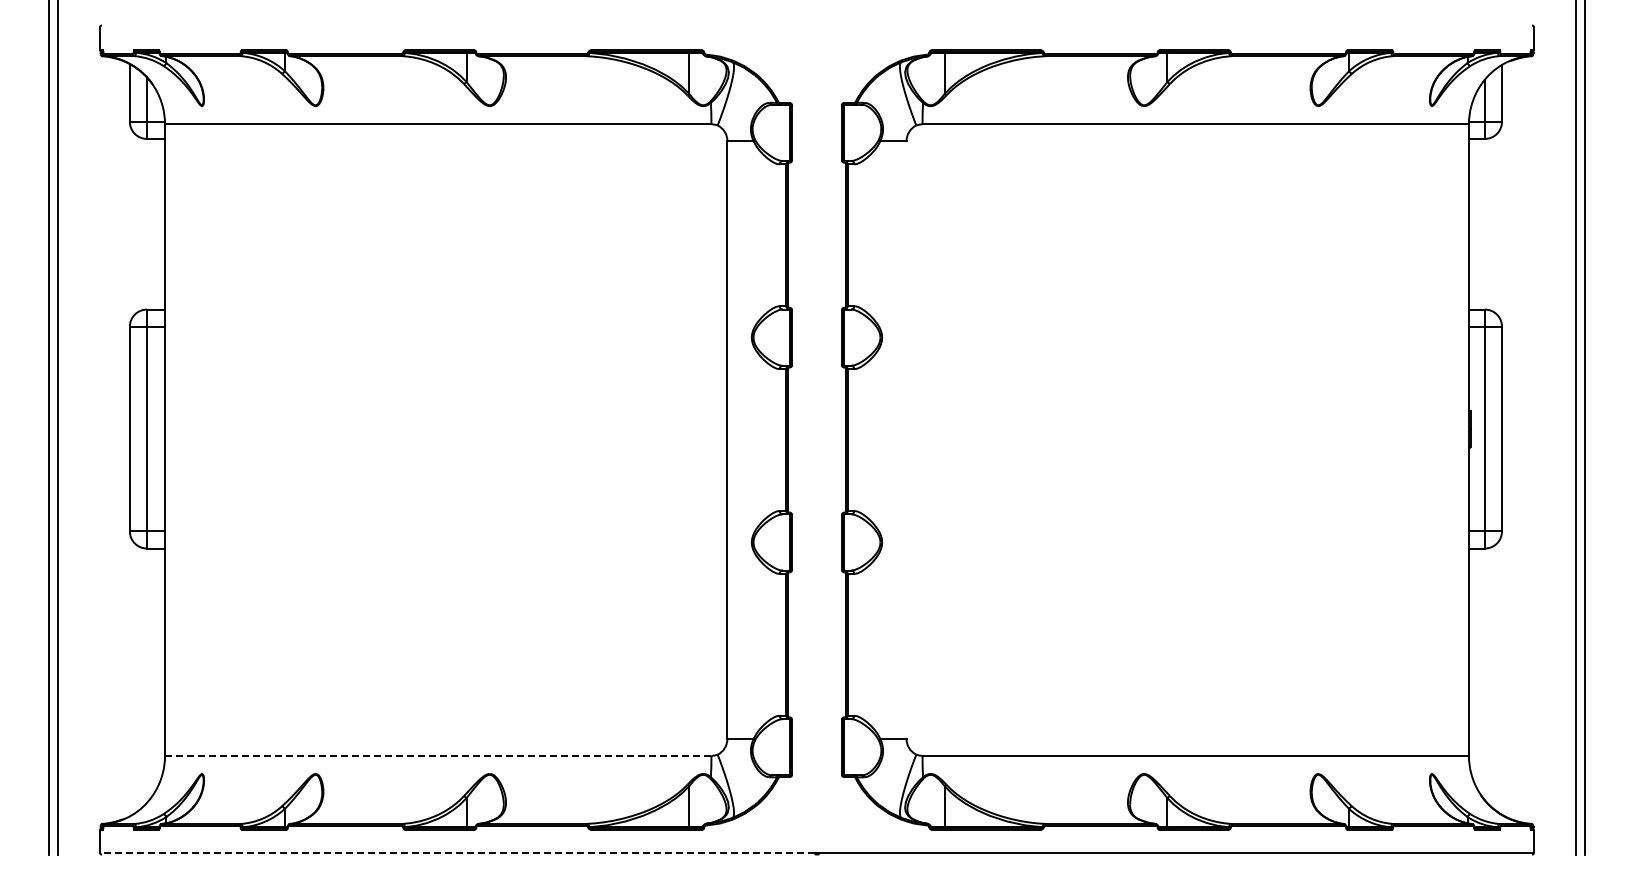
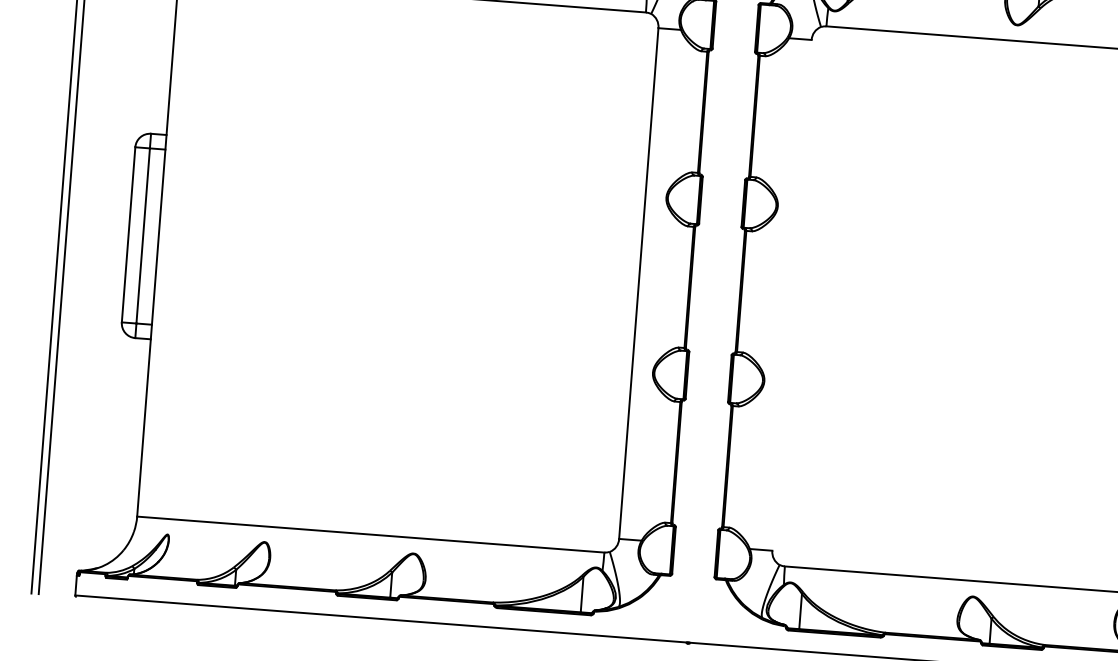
line: (438, 755) -> (371, 534), dashed -> solid
line: (457, 853) -> (380, 619), dashed -> solid

